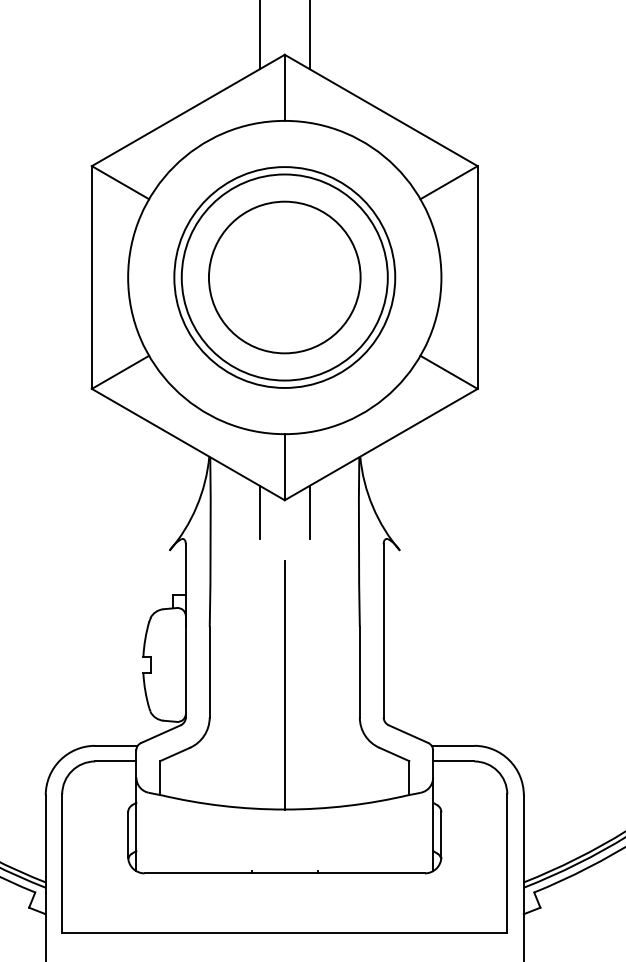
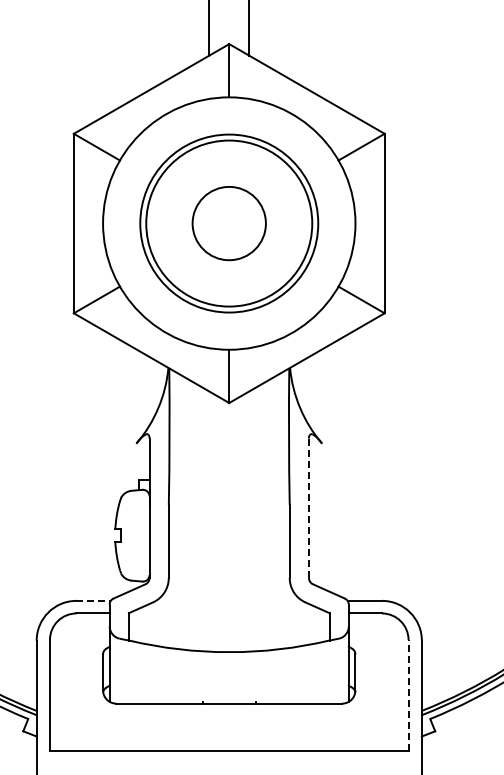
circle: (285, 277) -> (229, 223), size x0.6
line: (260, 512) -> (209, 412), removed
line: (309, 512) -> (249, 412), removed
line: (383, 631) -> (308, 508), solid -> dashed
line: (285, 685) -> (229, 552), removed
line: (116, 745) -> (93, 600), solid -> dashed
line: (507, 863) -> (408, 695), solid -> dashed

